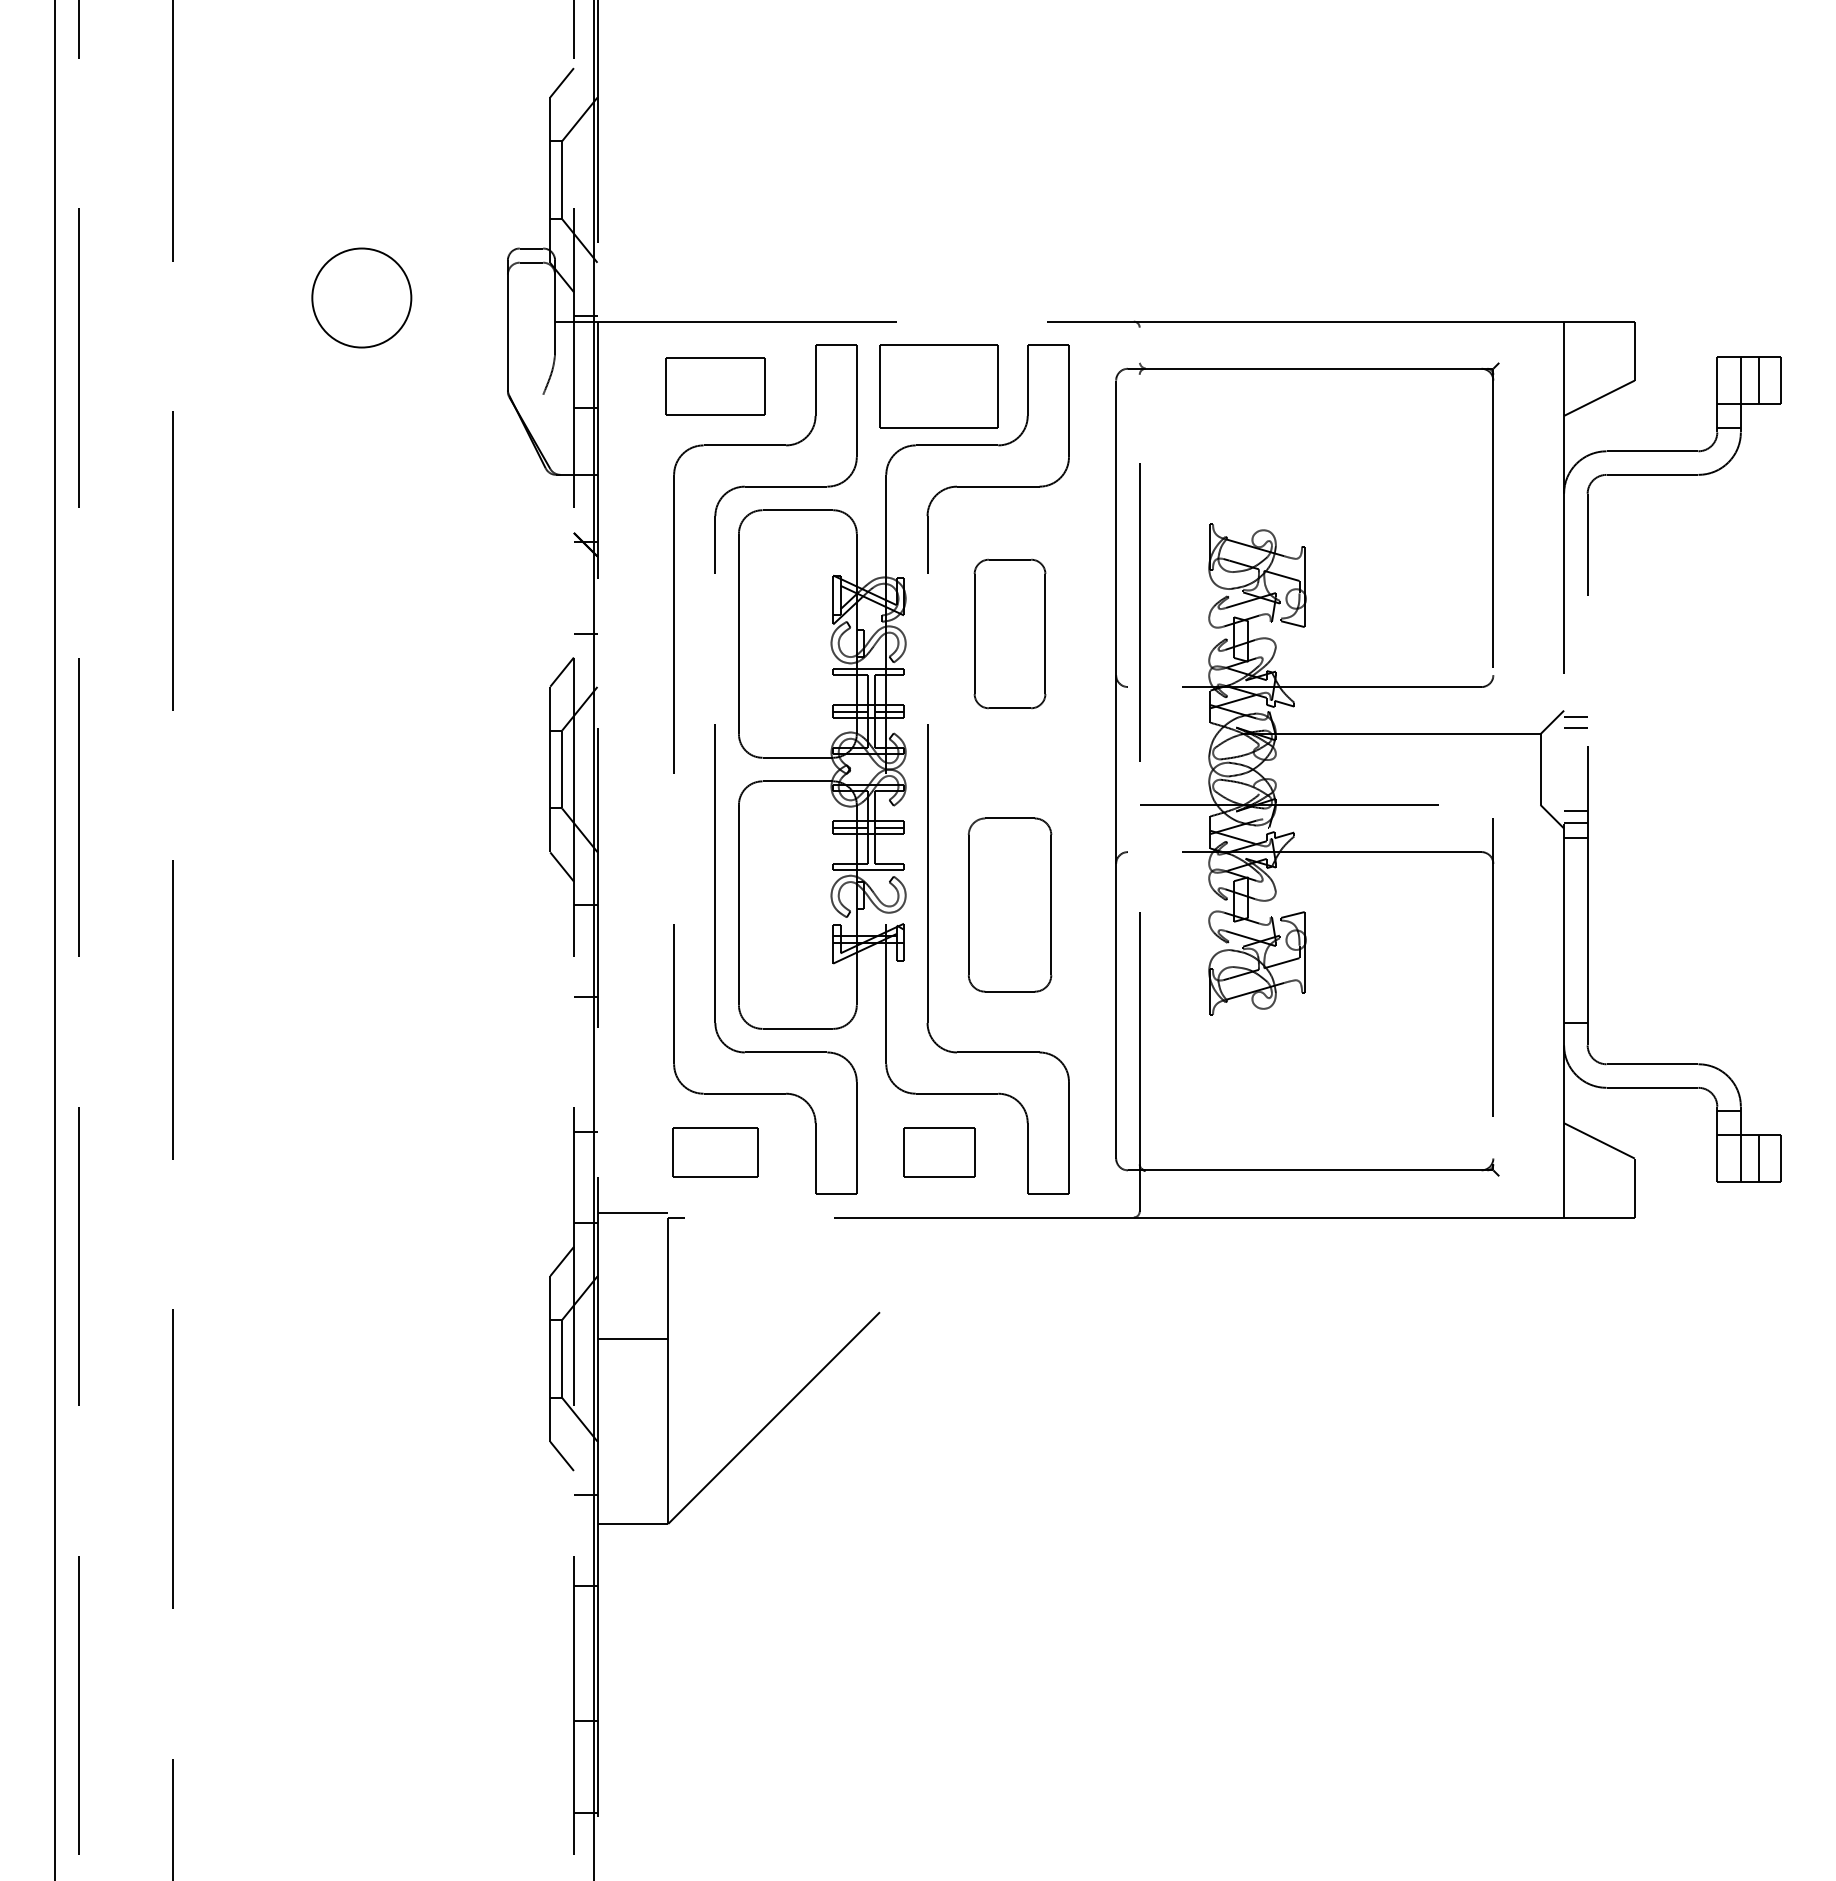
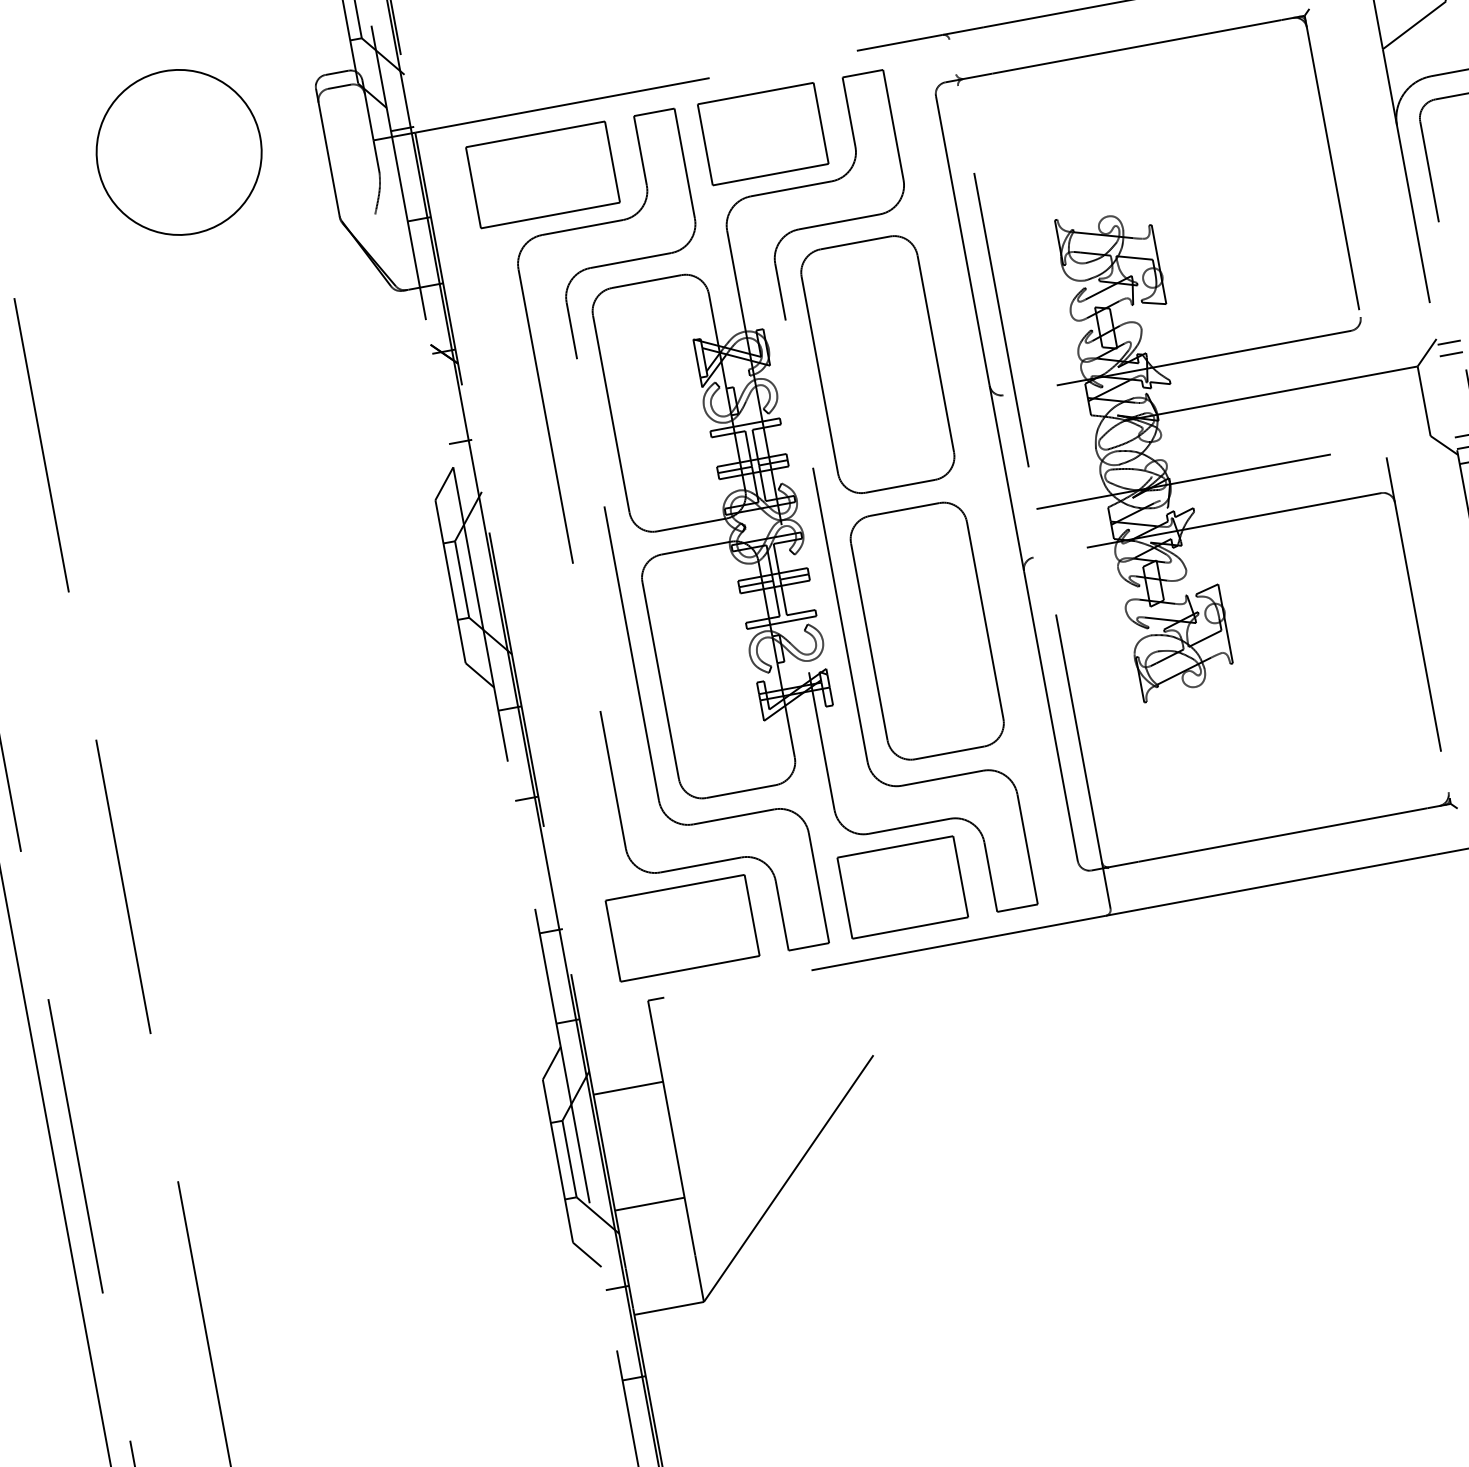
circle: (361, 297) -> (178, 151), size x1.67
part: (715, 386) -> (543, 174), size x1.43
part: (1009, 633) -> (877, 364), size x1.67
part: (1009, 904) -> (926, 630), size x1.43
part: (715, 1152) -> (682, 928), size x1.67
part: (938, 1152) -> (901, 887), size x1.67
line: (632, 1213) -> (628, 1088), moved
line: (632, 1338) -> (649, 1203), moved

